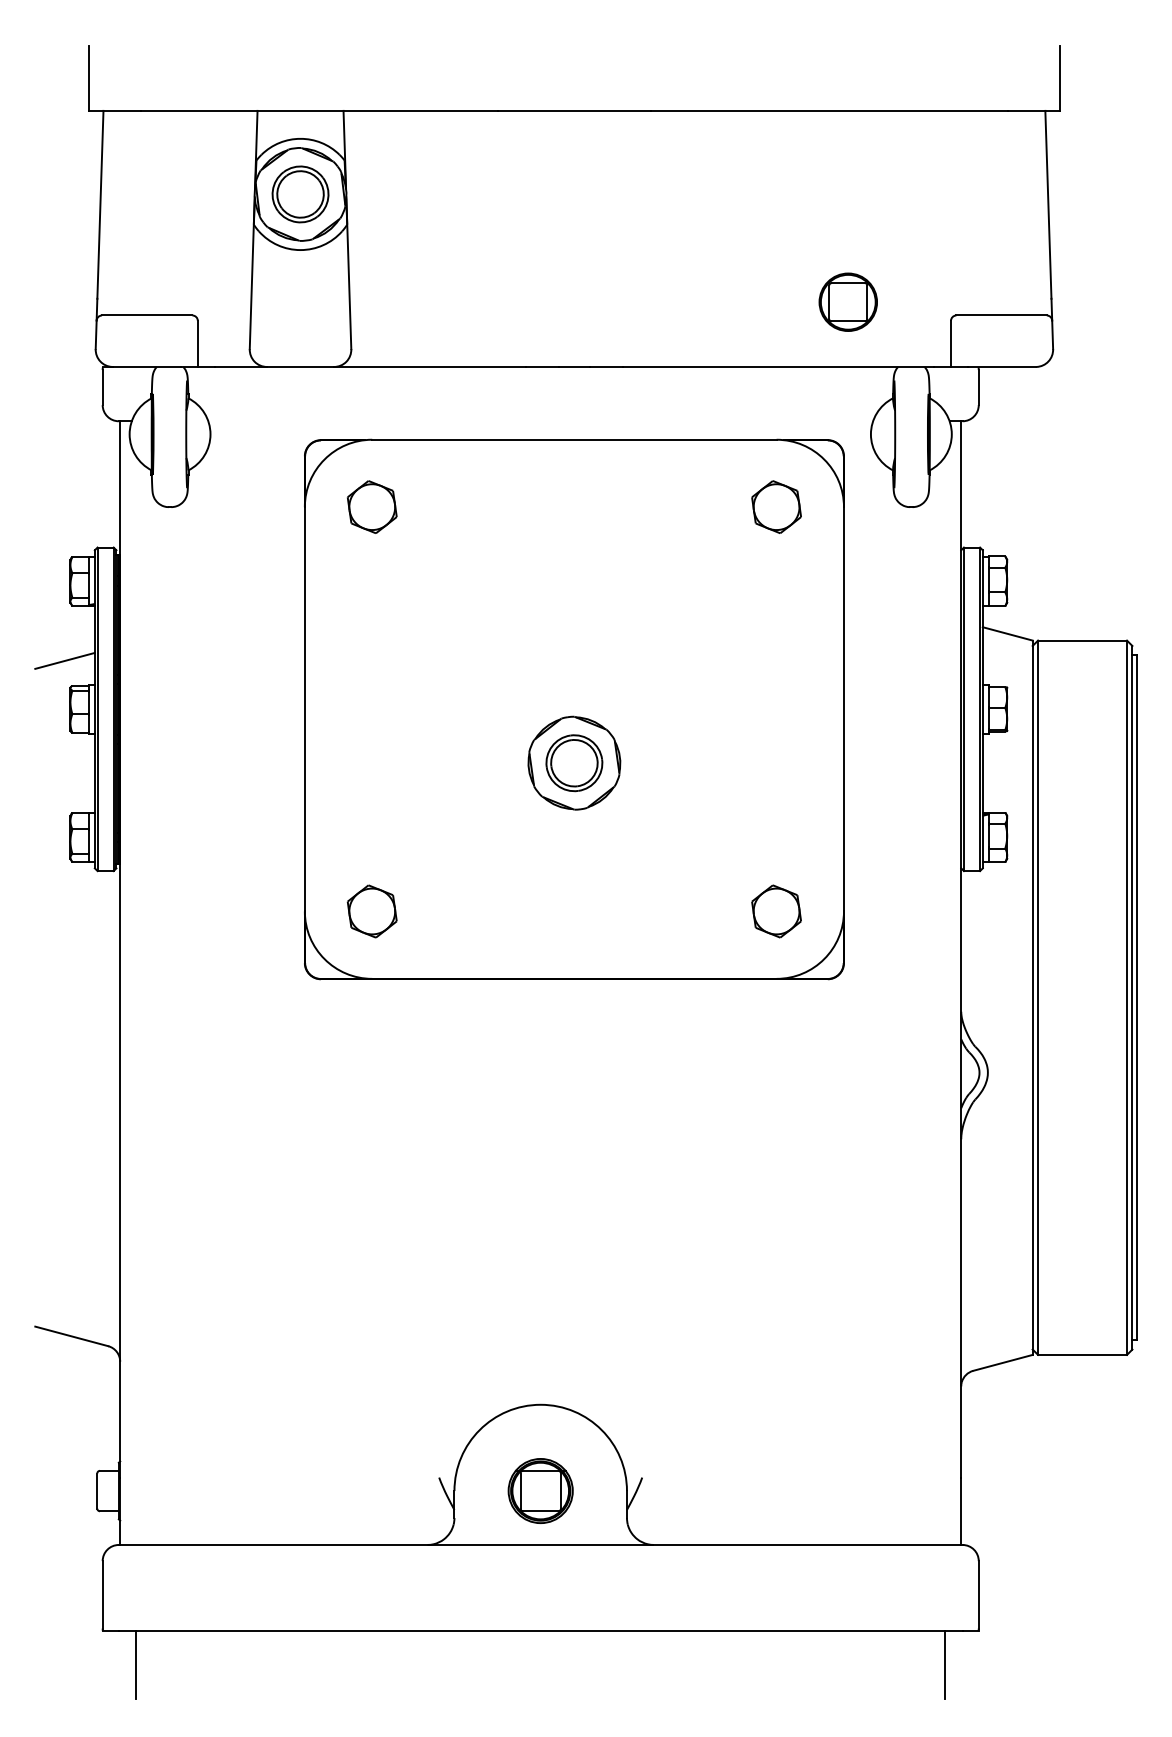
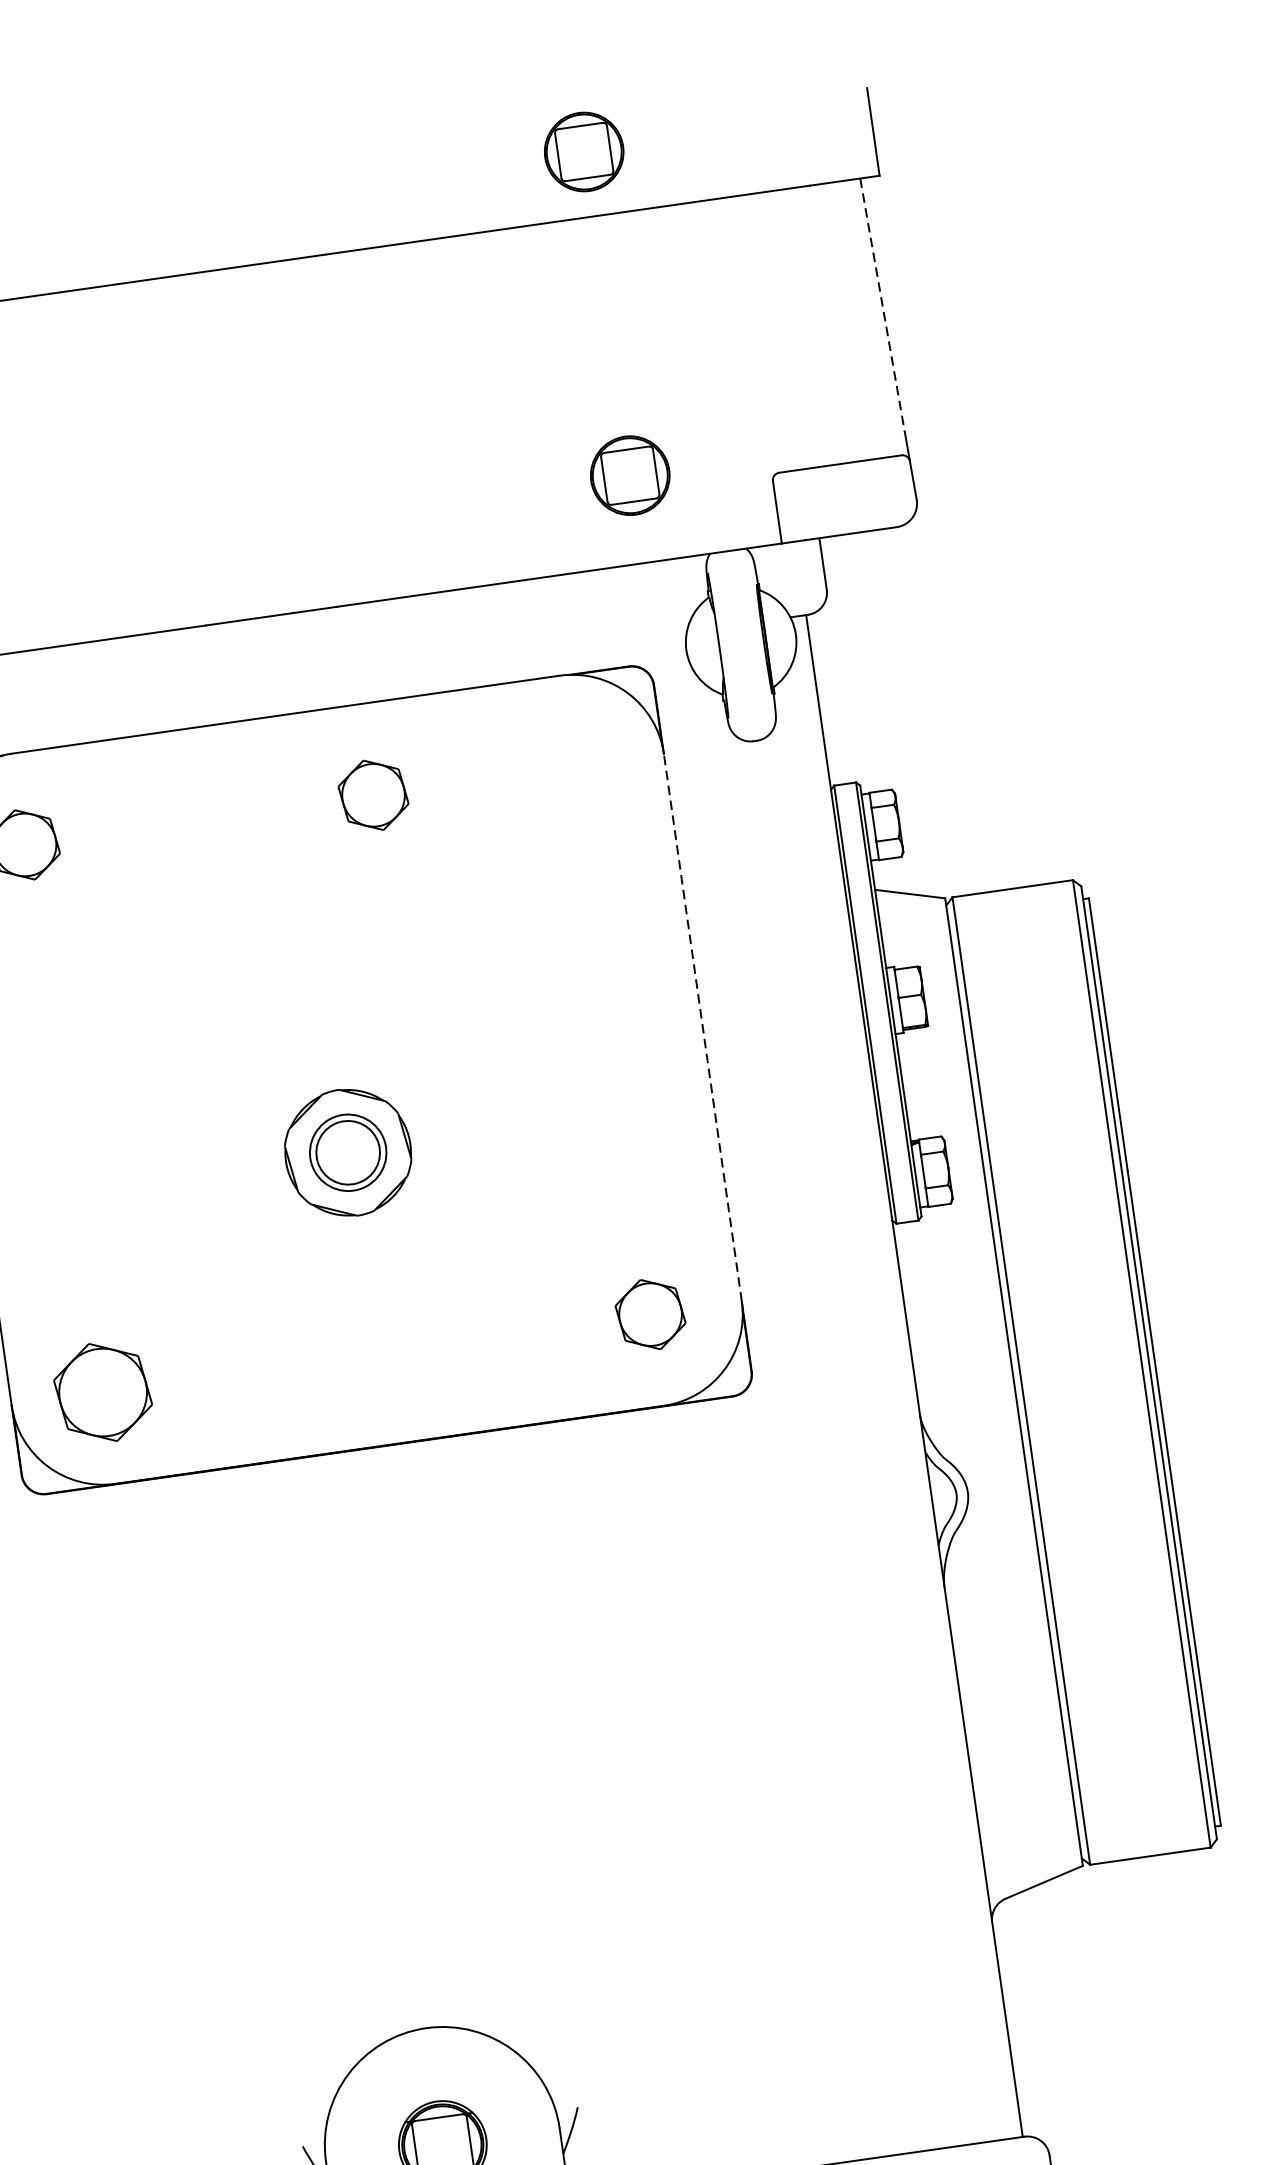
part: (847, 62) -> (582, 151), added
line: (1048, 205) -> (882, 306), solid -> dashed
part: (776, 506) -> (373, 794), moved
line: (843, 708) -> (702, 1026), solid -> dashed
part: (371, 911) -> (101, 1392), size x1.4

